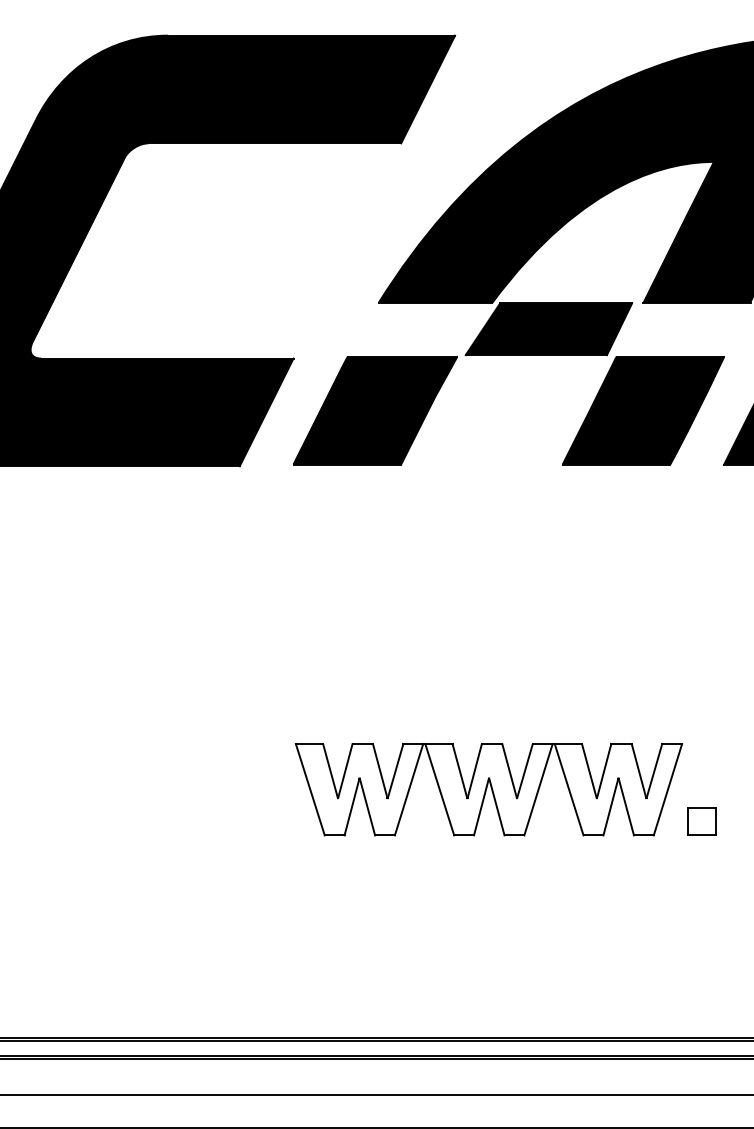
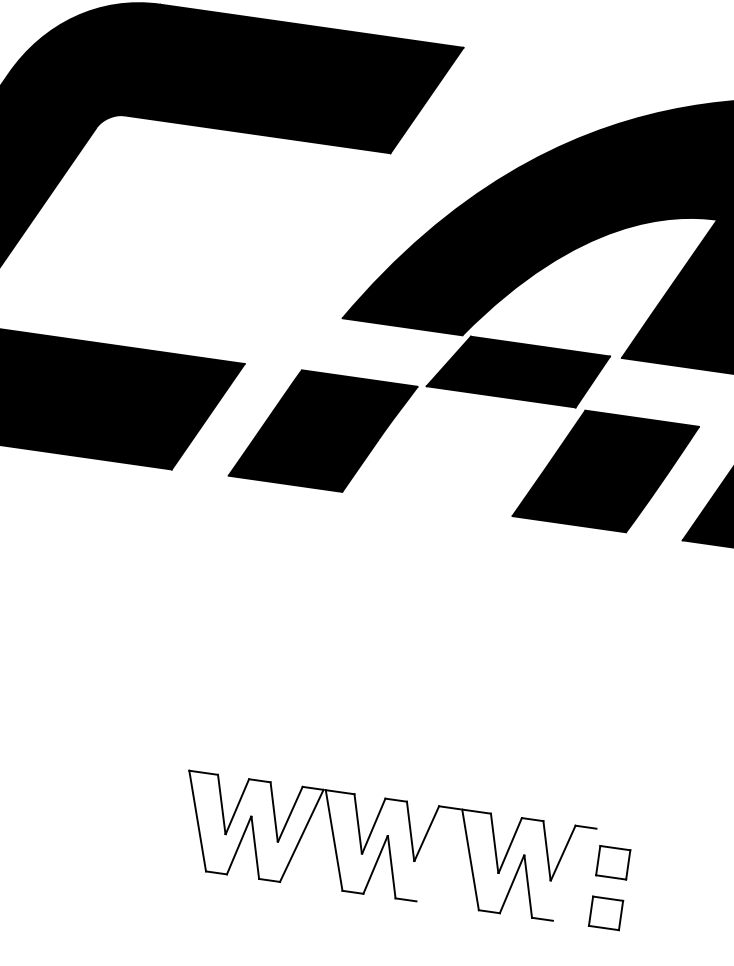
part: (701, 773) -> (612, 862), added
line: (538, 789) -> (438, 855), removed
line: (667, 789) -> (574, 874), removed

